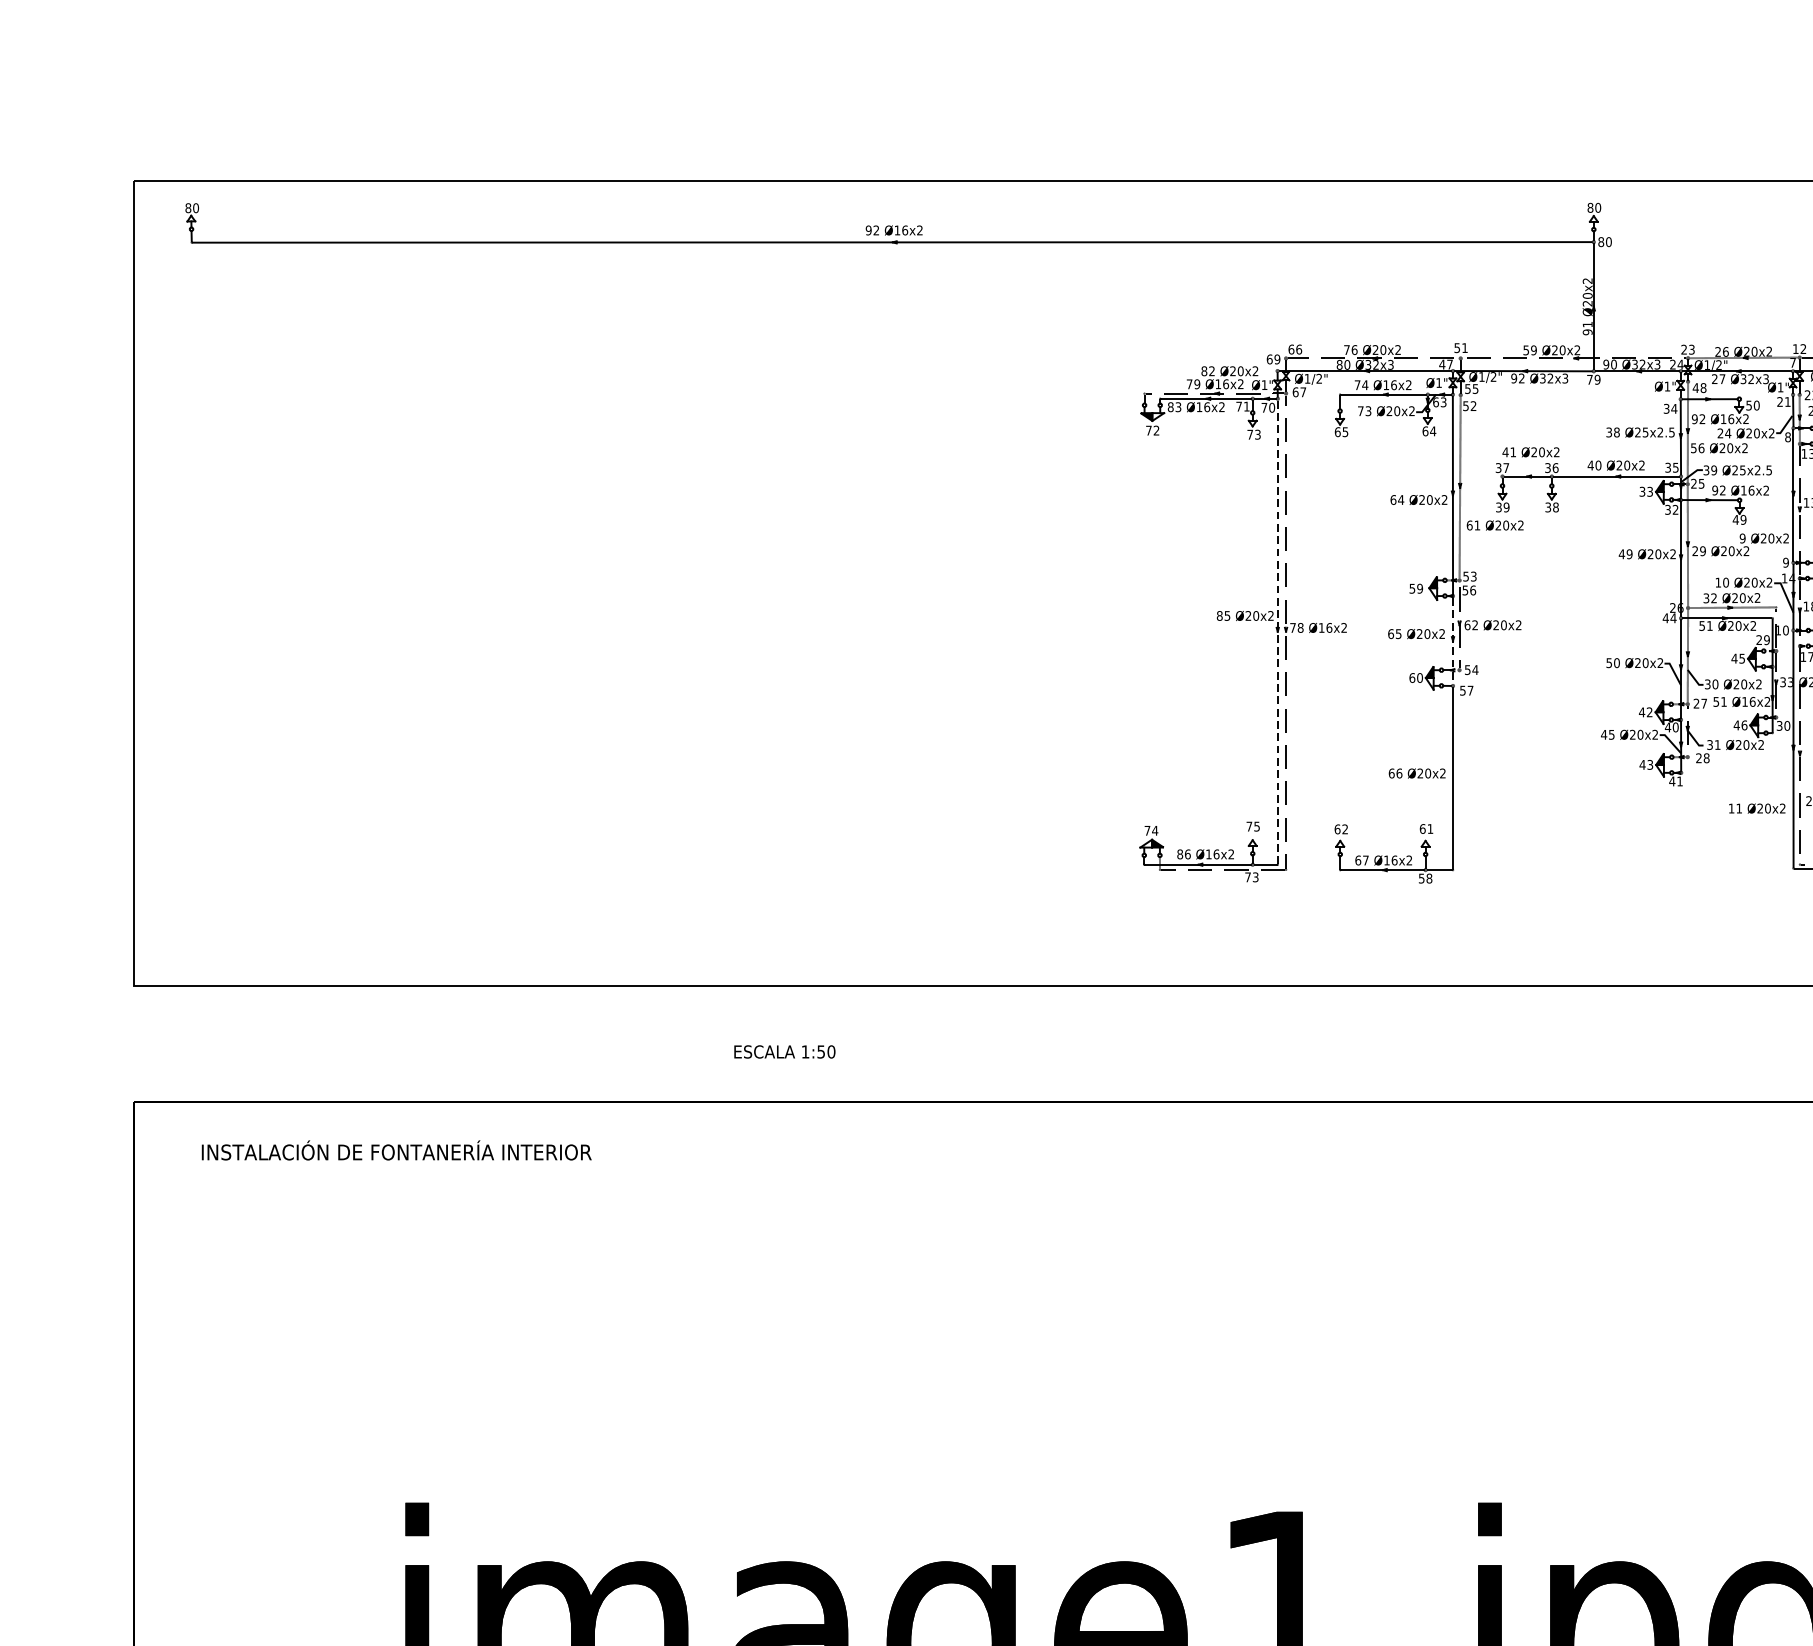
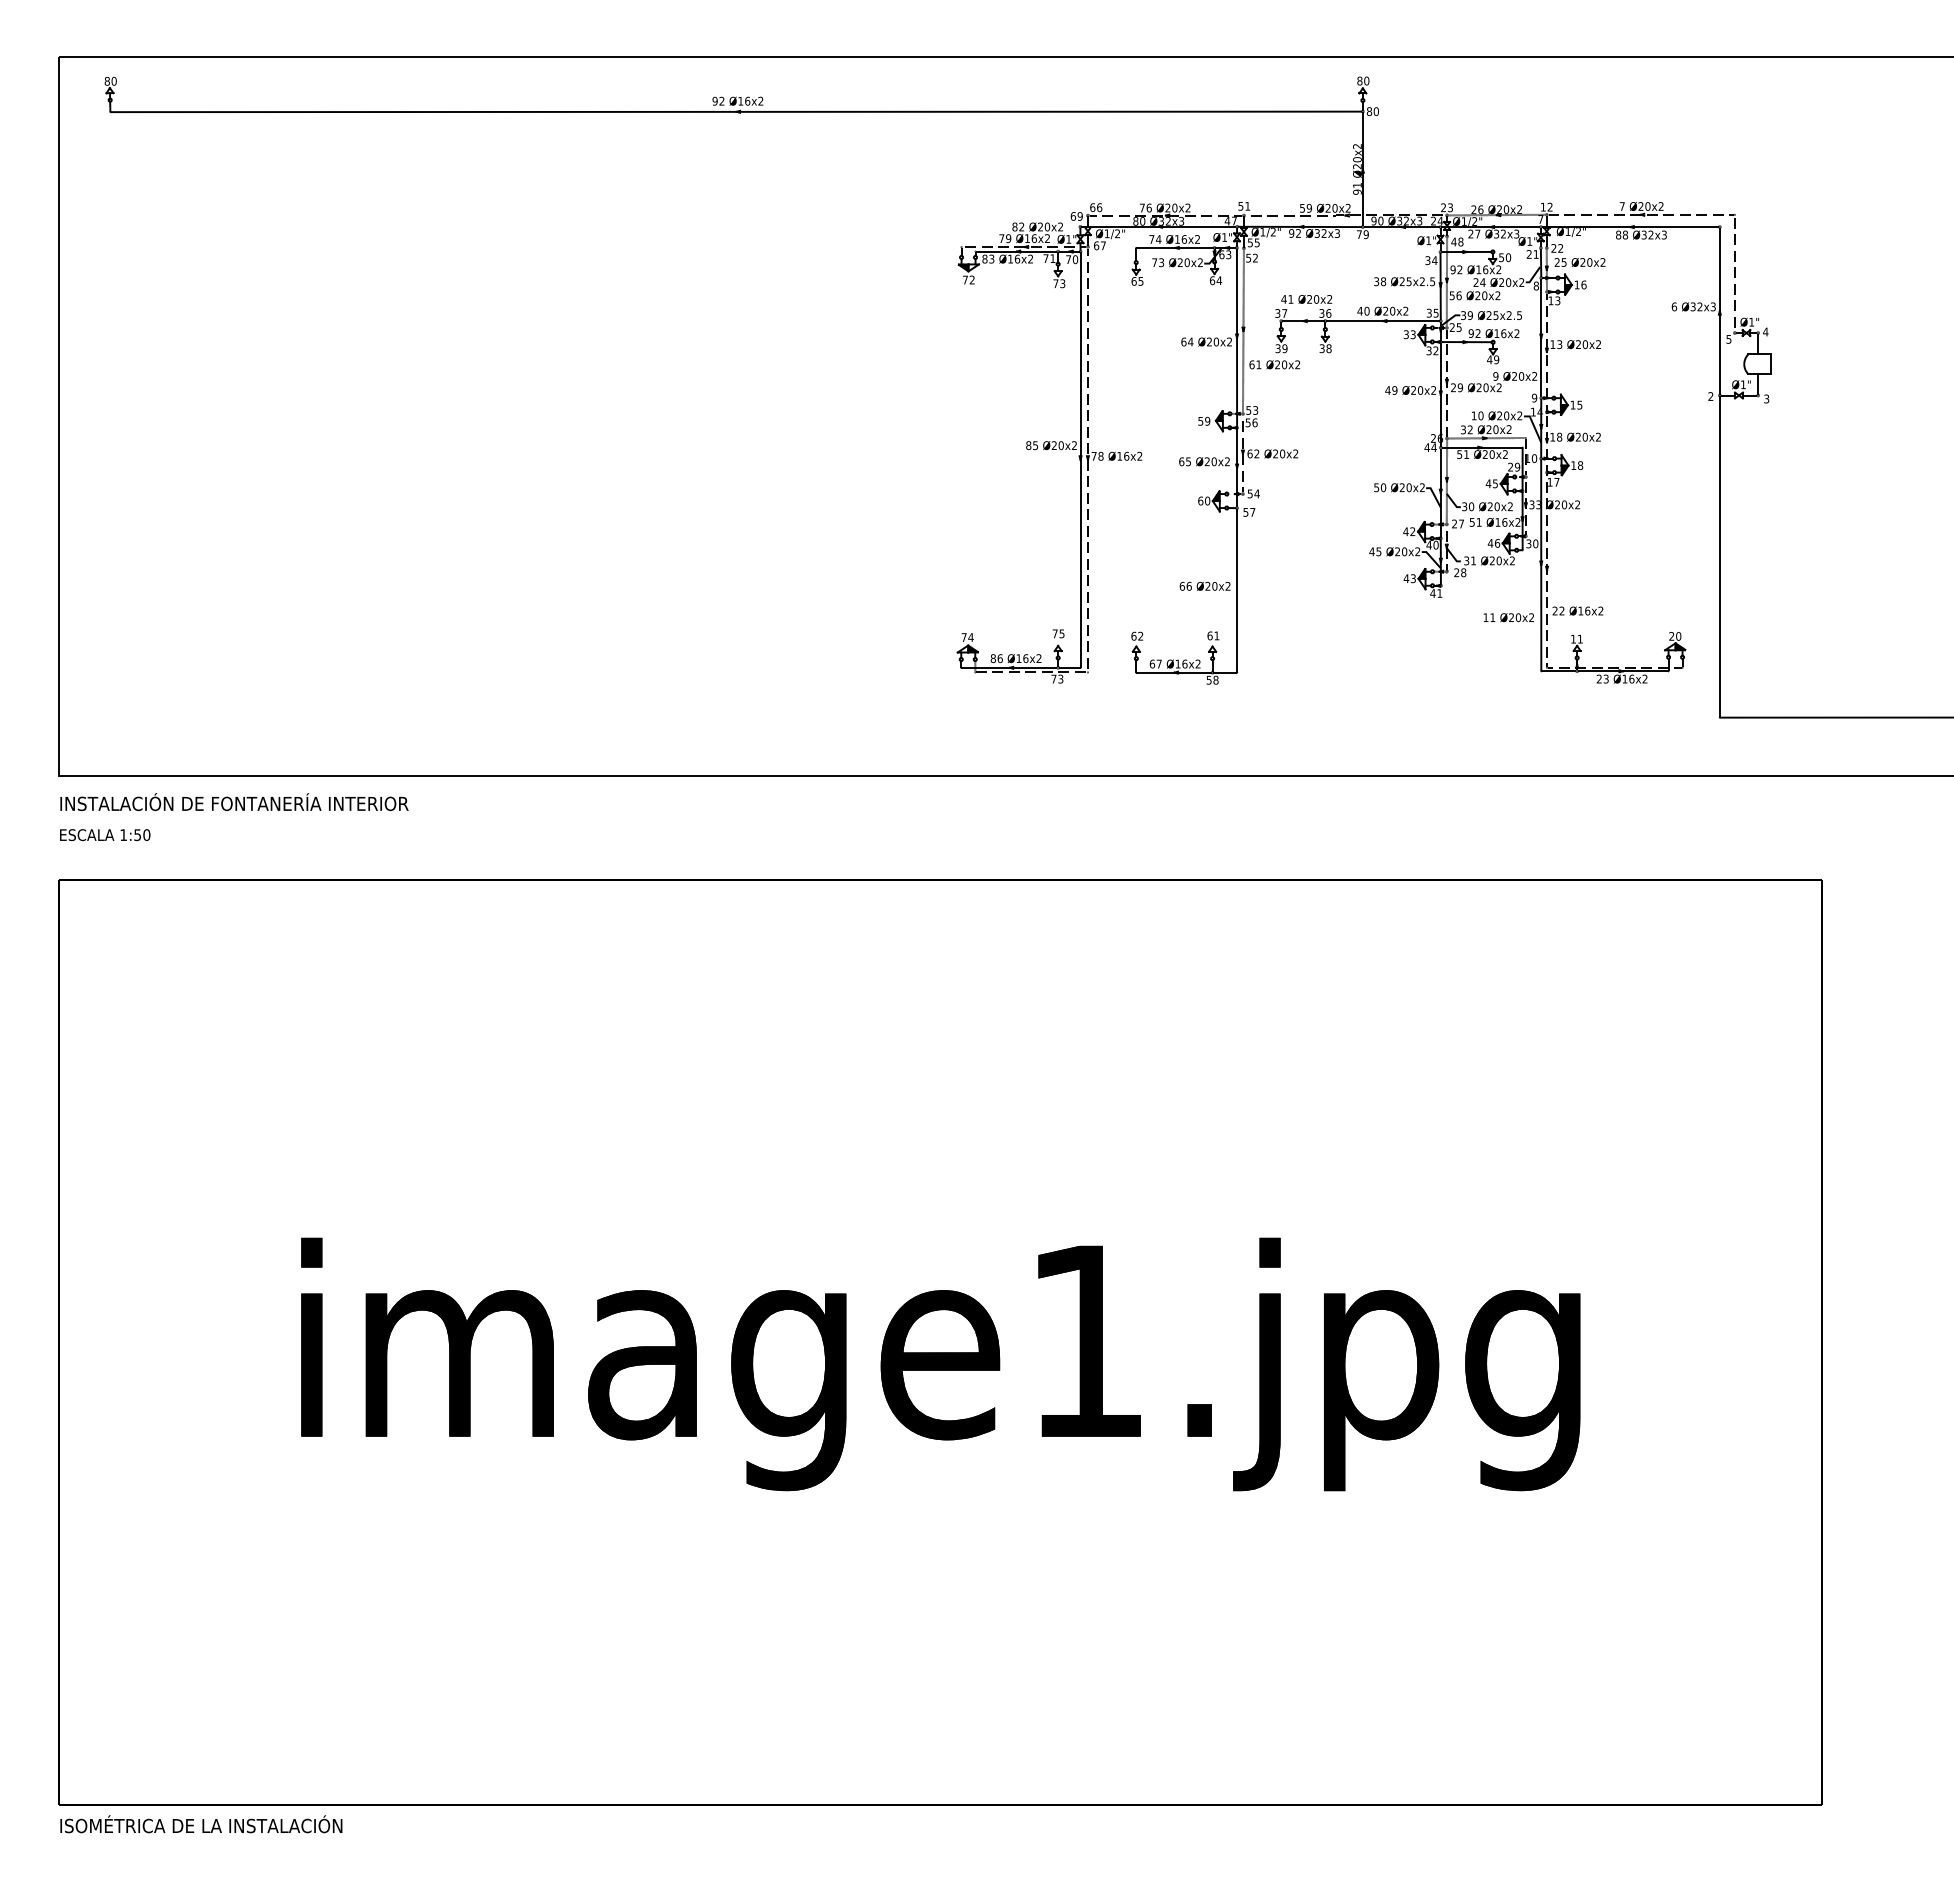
line: (1277, 632) -> (1080, 460), dashed -> solid
line: (1453, 641) -> (1237, 468), dashed -> solid
text: (785, 1052) -> (105, 835), moved
text: (396, 1150) -> (234, 802), moved

